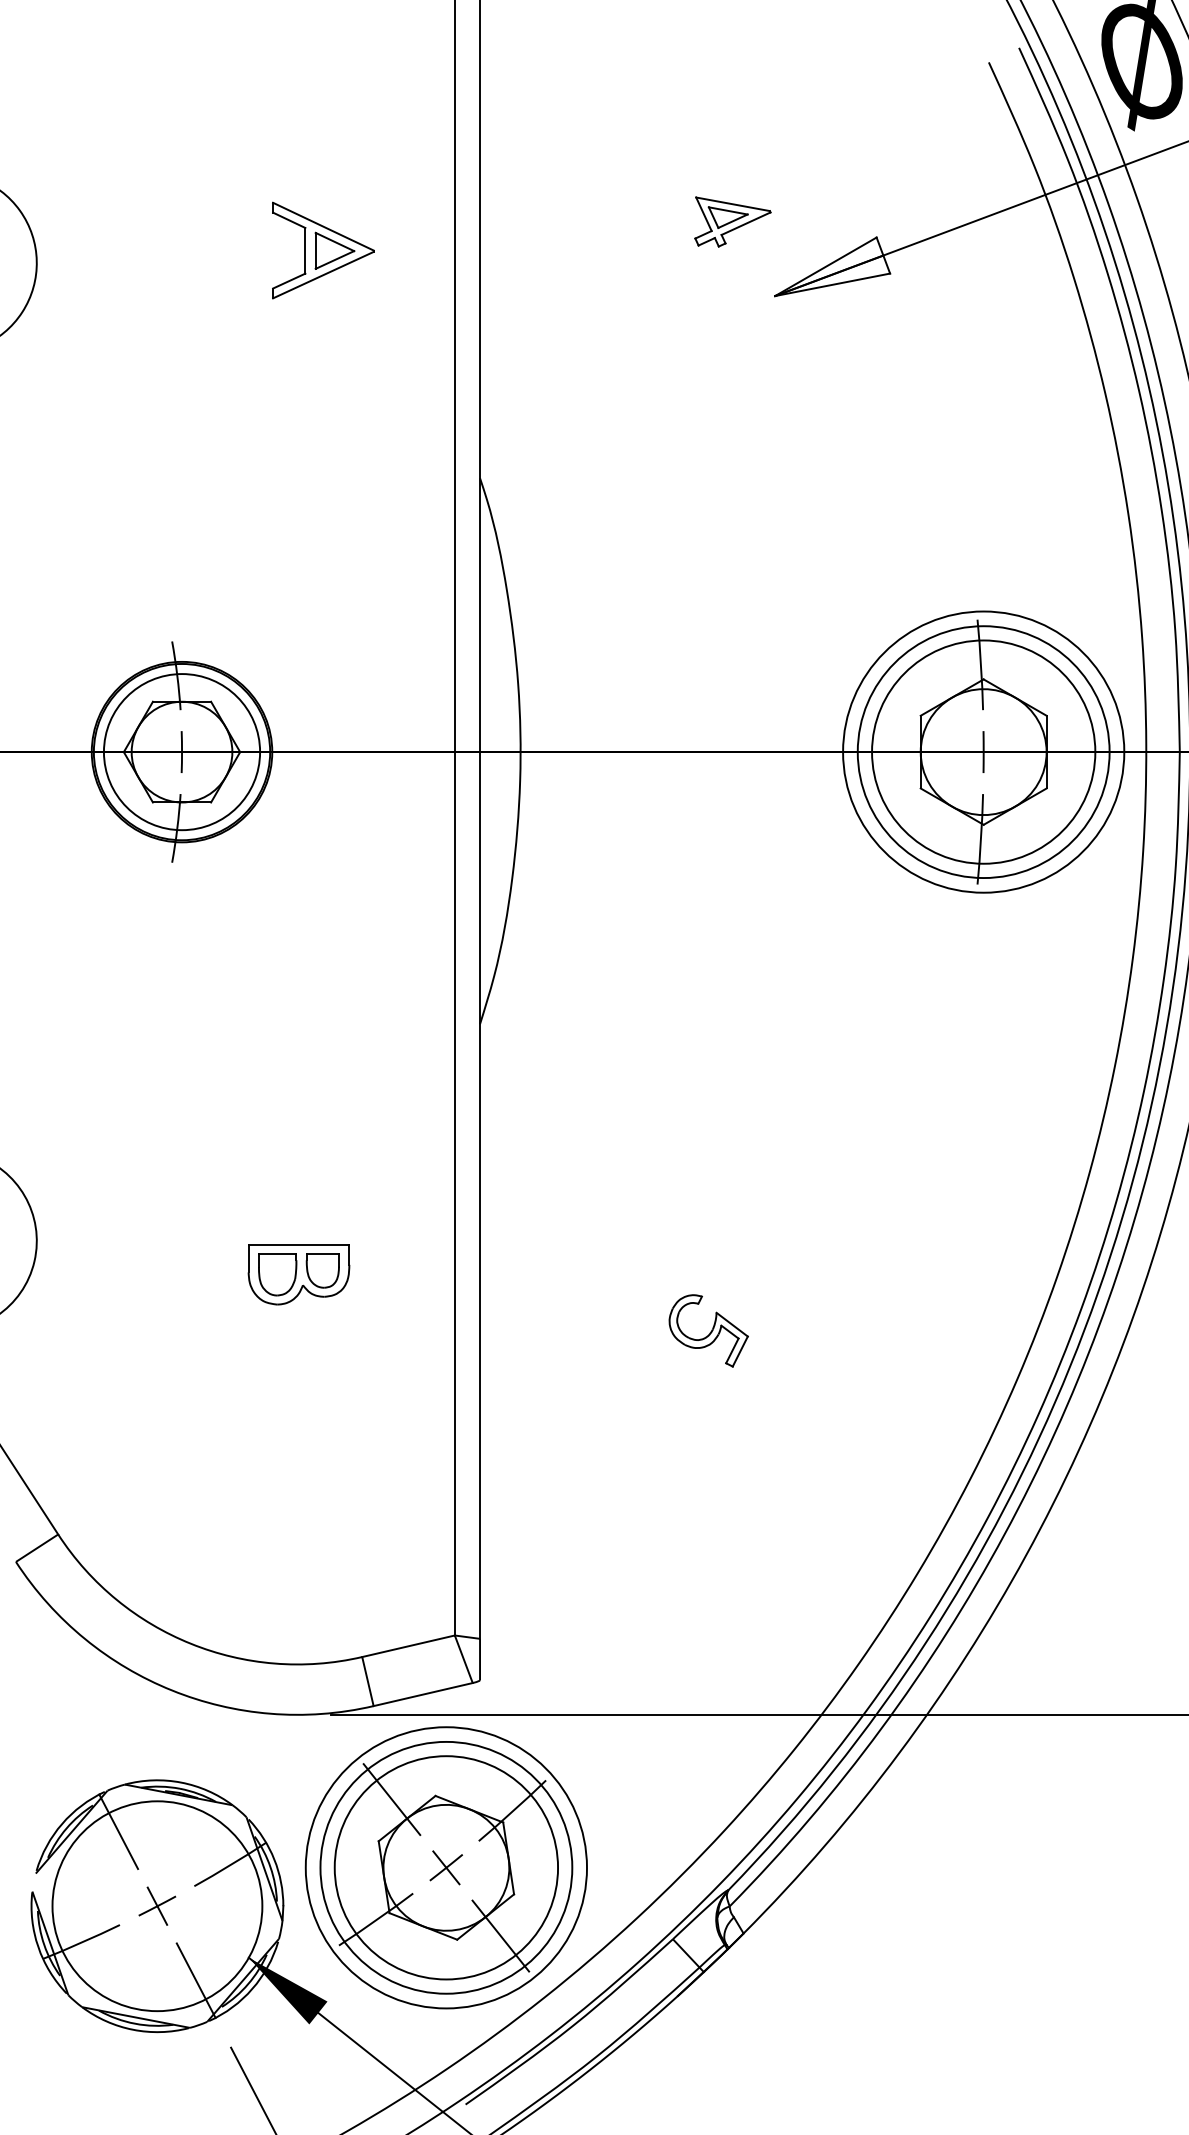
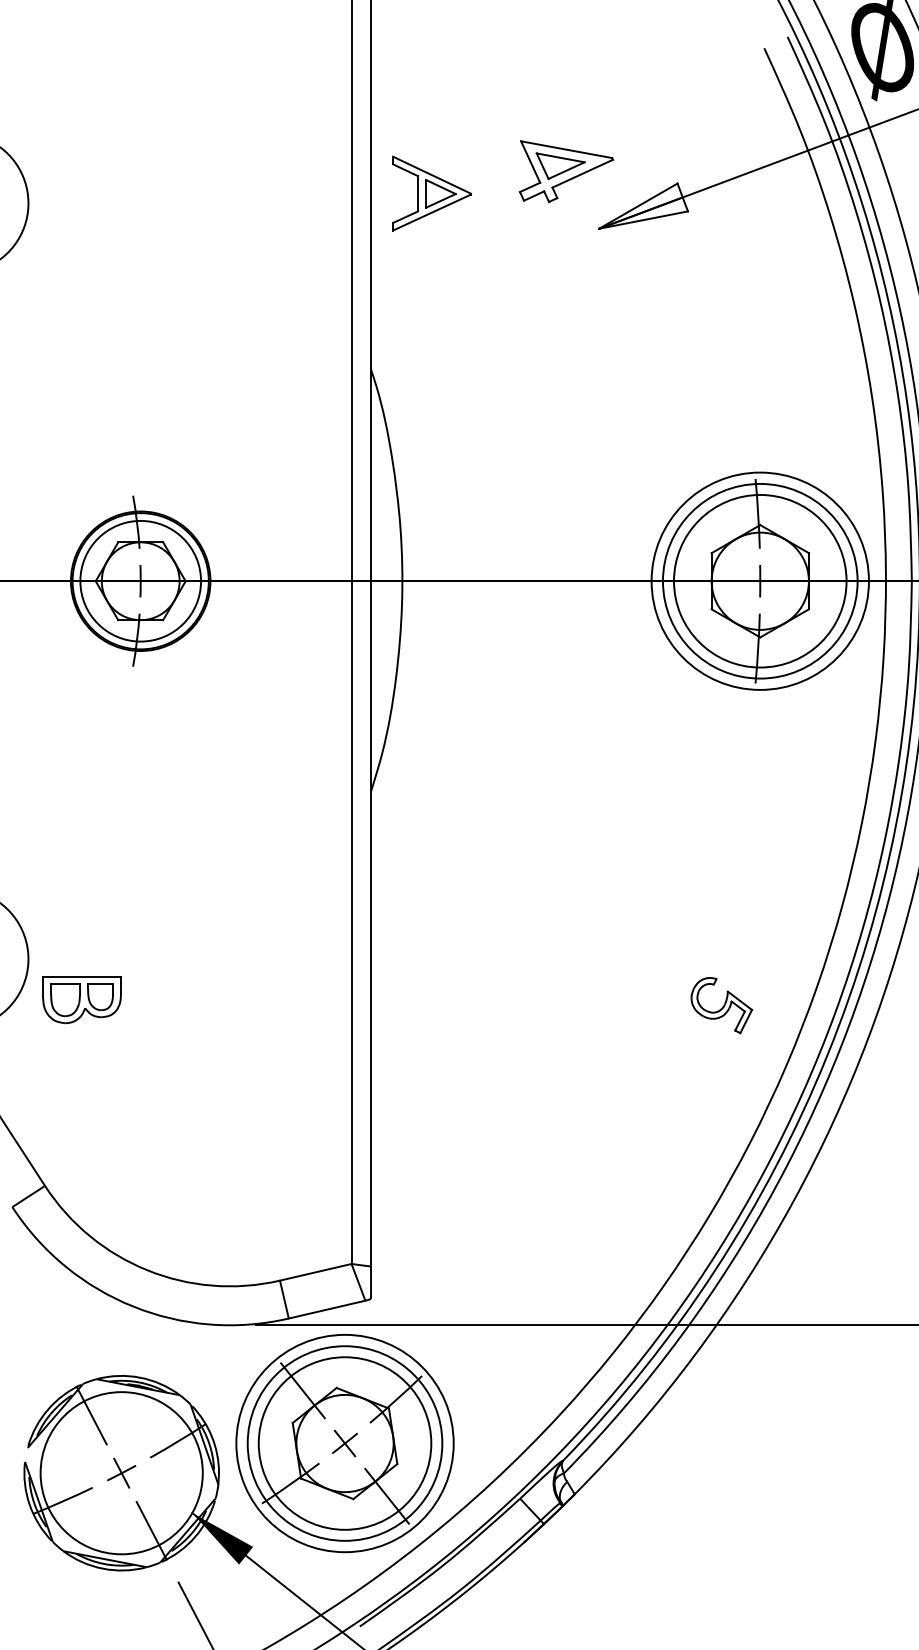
part: (732, 221) -> (566, 171), size x1.6
part: (322, 250) -> (431, 193), moved
part: (298, 1275) -> (81, 1000), moved
part: (708, 1330) -> (721, 1005), moved

